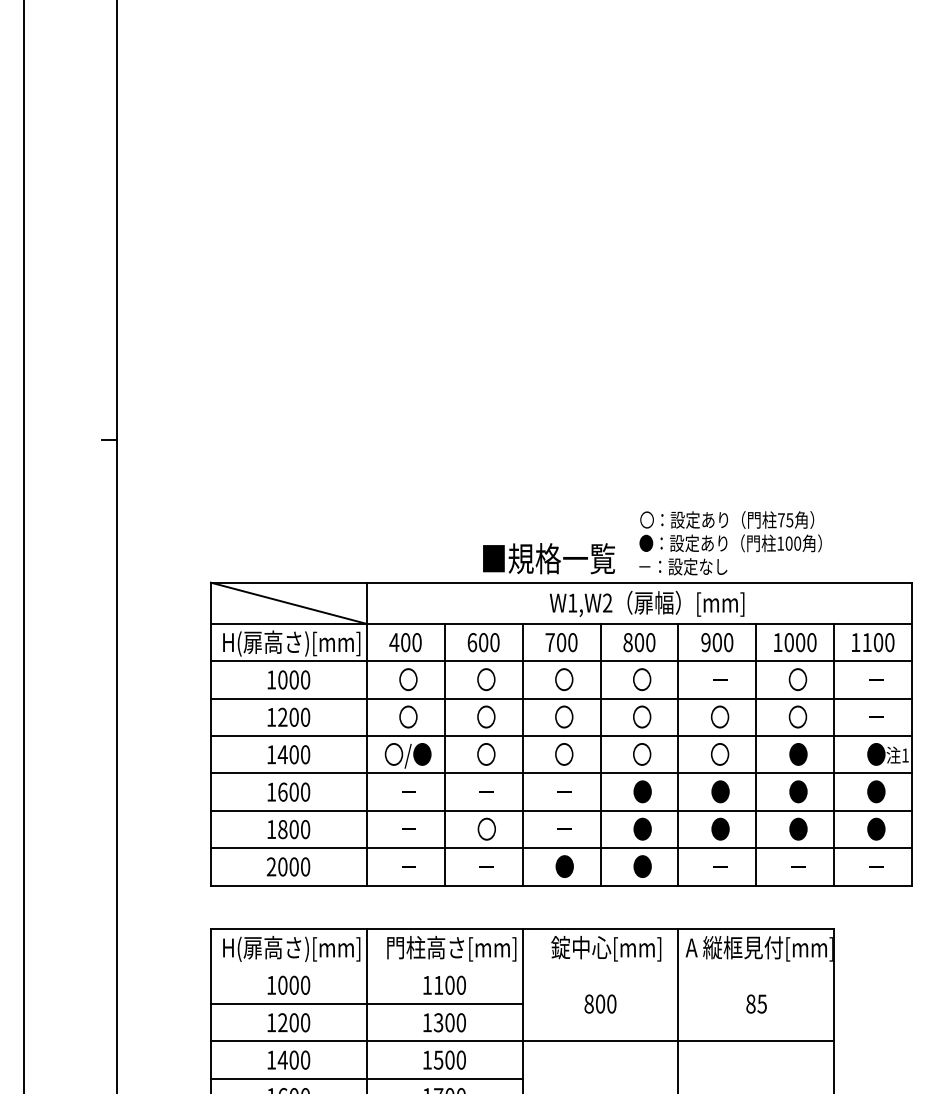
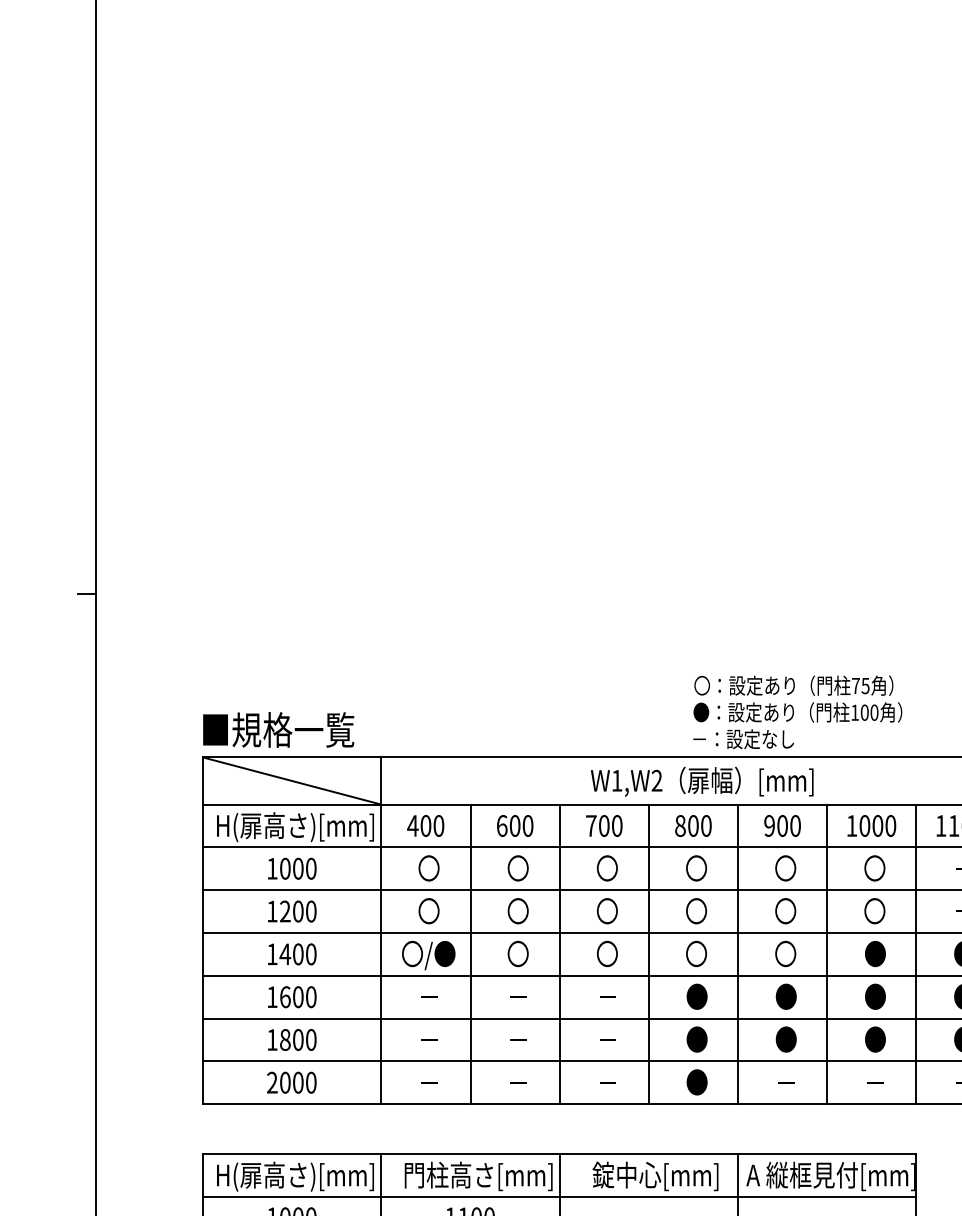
text: (548, 558) -> (278, 729), moved
text: (720, 679) -> (786, 868), － -> 〇
text: (486, 828) -> (518, 1038), 〇 -> －
text: (564, 866) -> (607, 1082), ● -> －
line: (522, 966) -> (559, 1196), added

